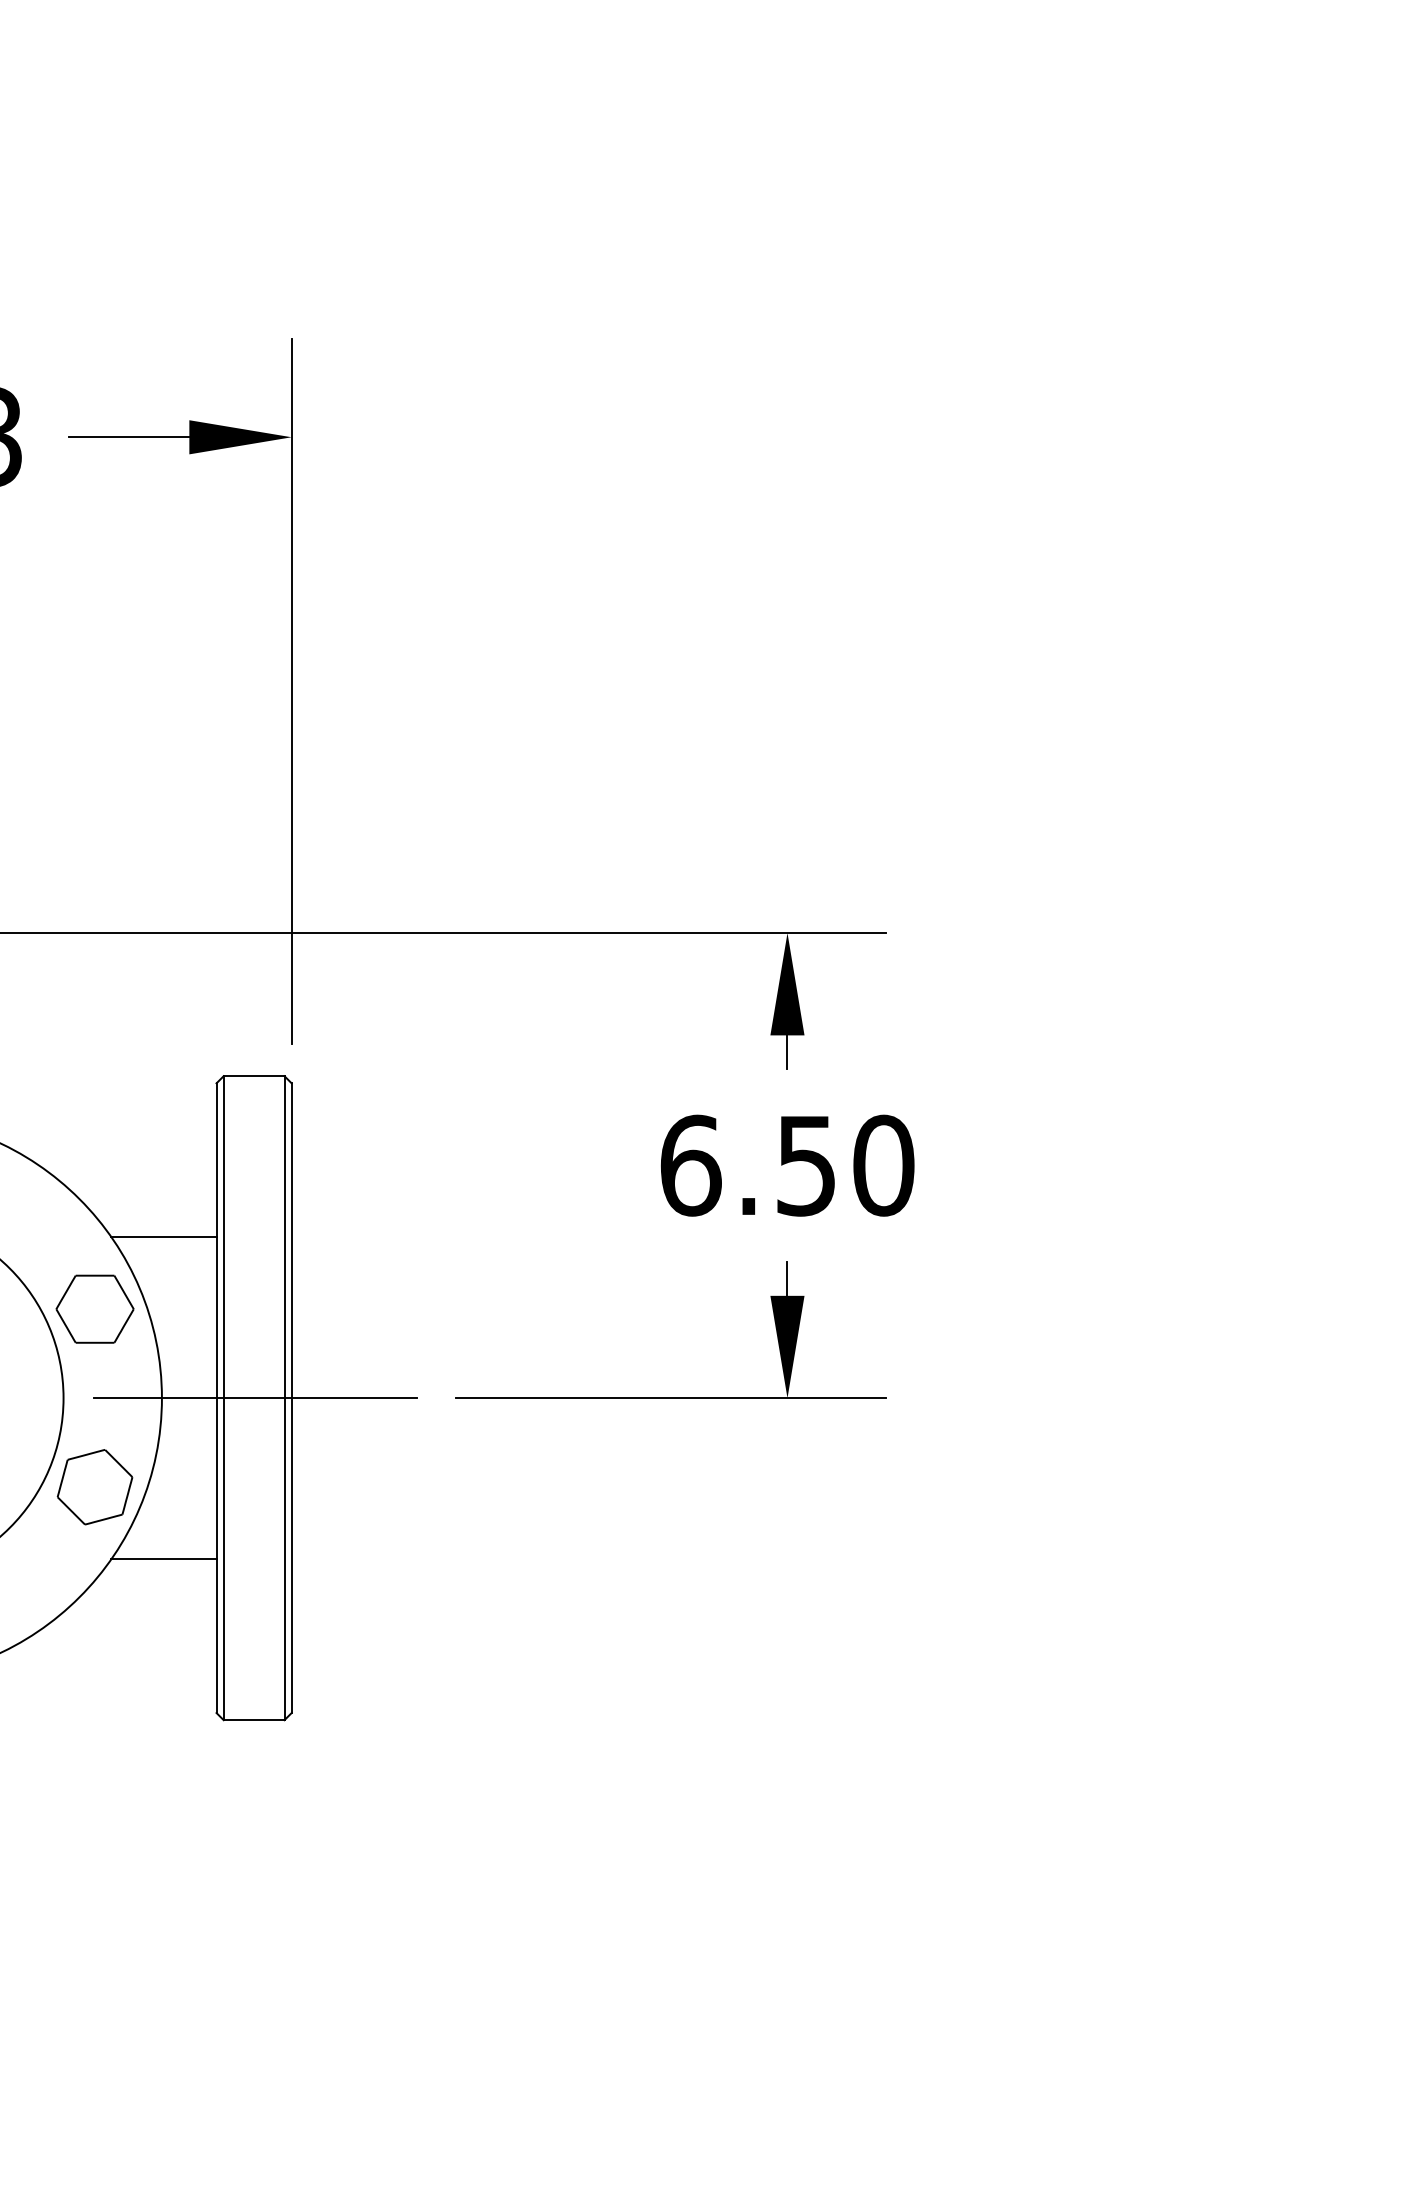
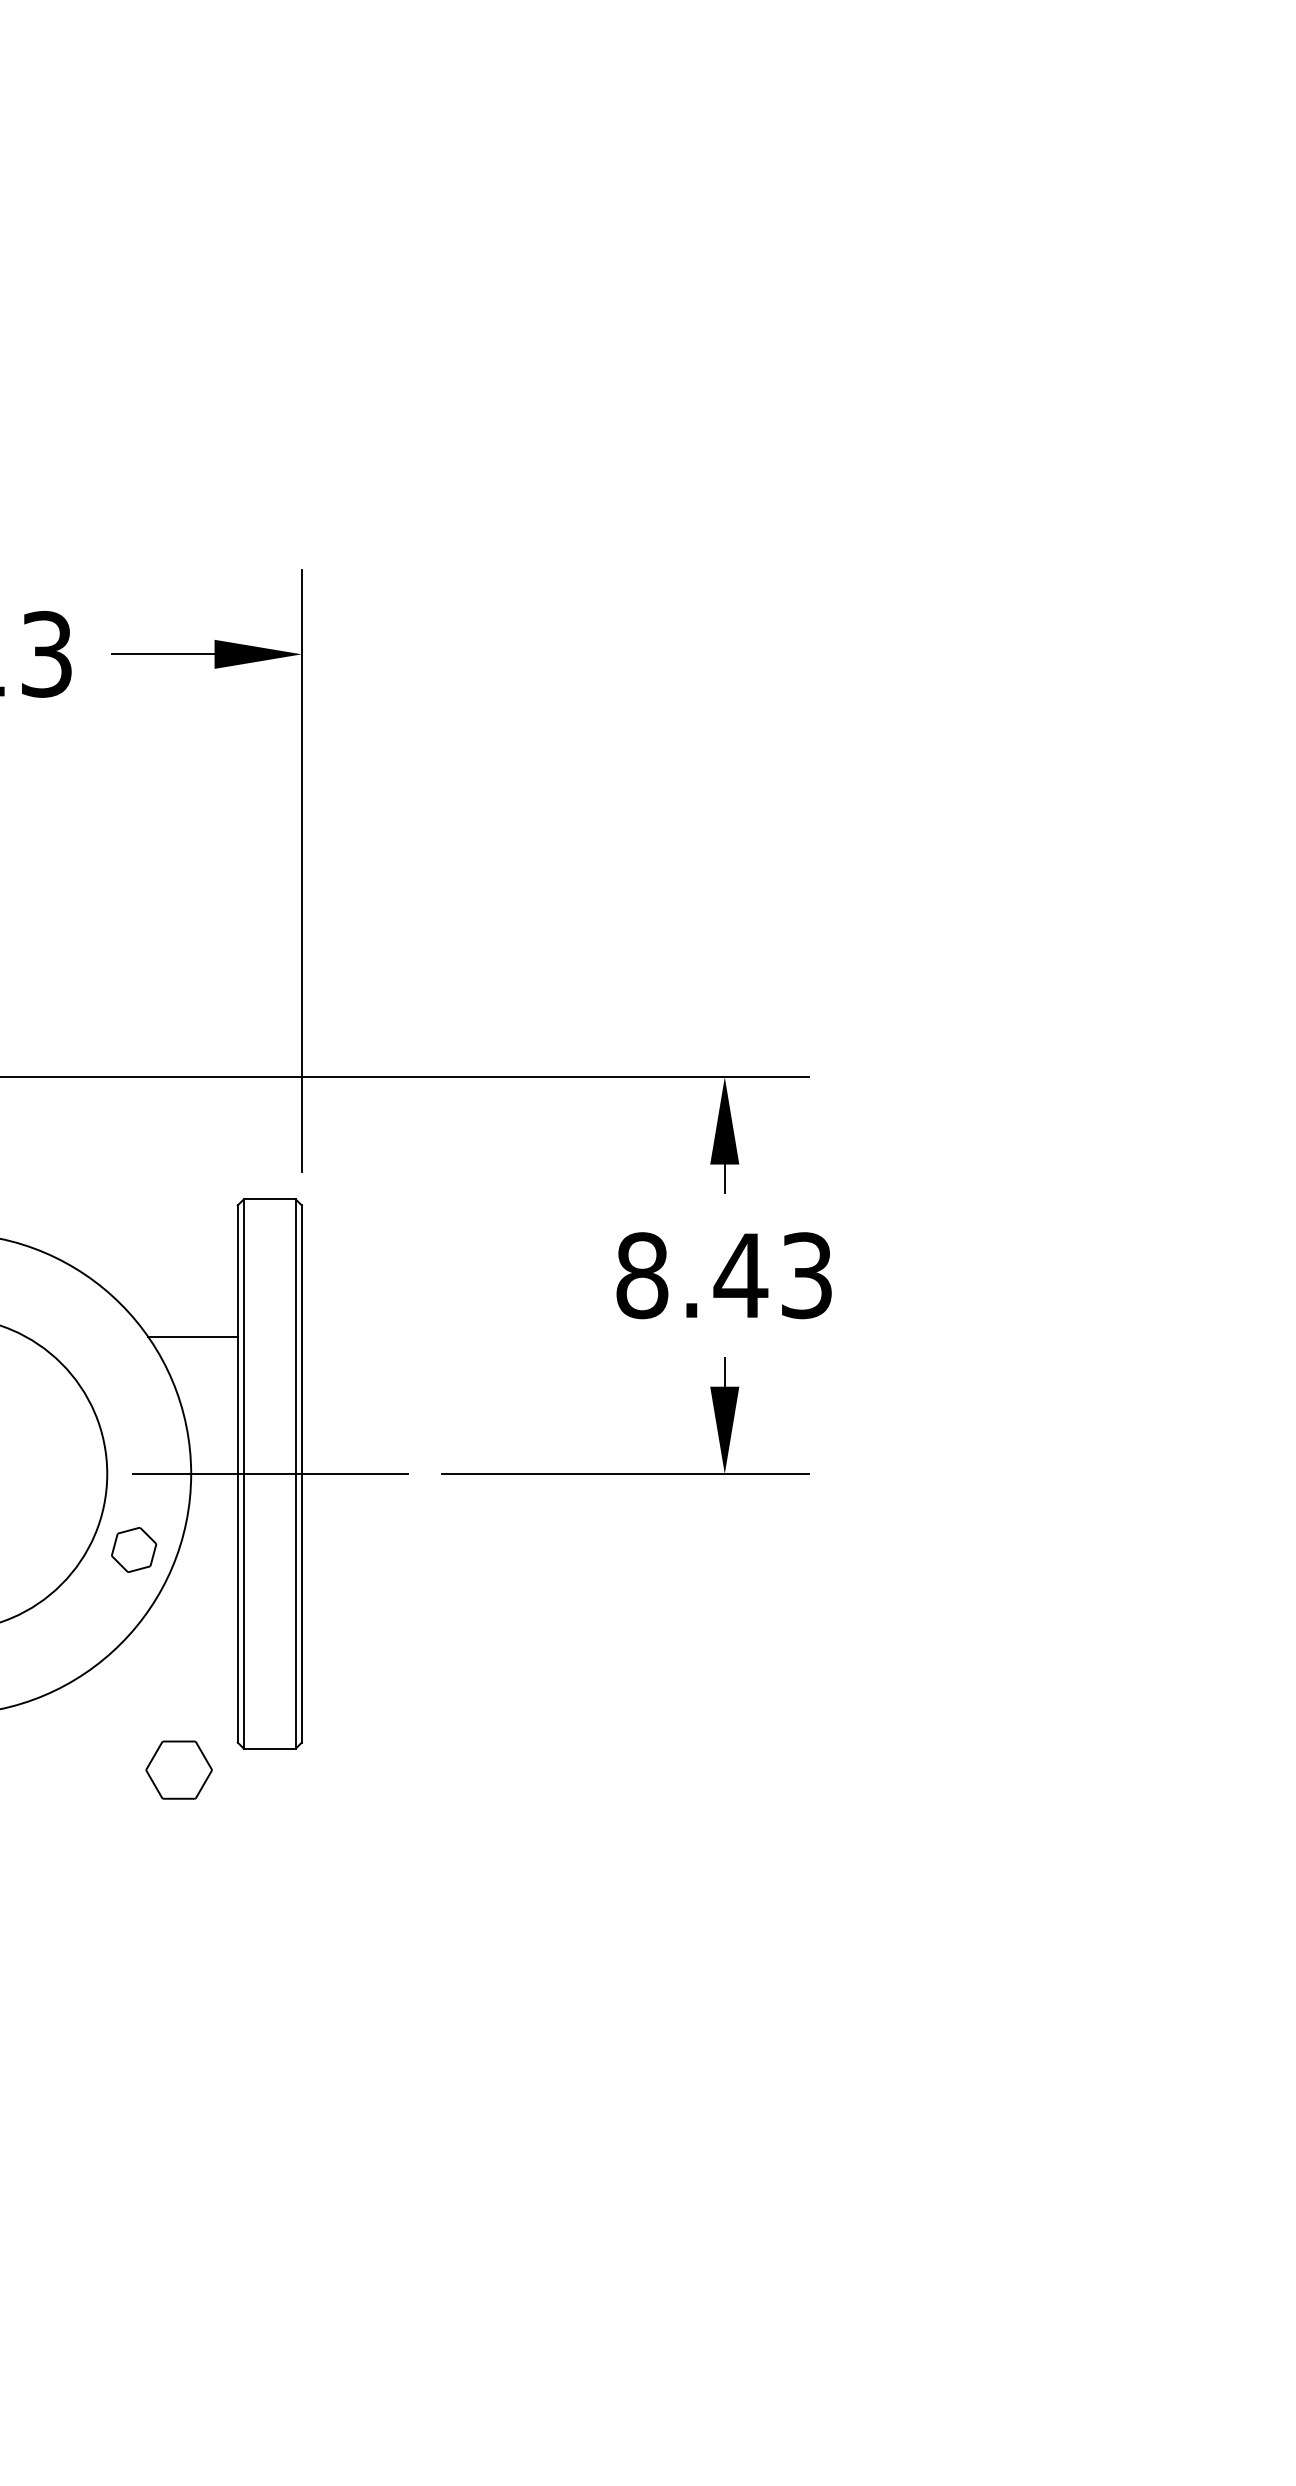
text: (787, 1165) -> (724, 1275), 6.50 -> 8.43
part: (94, 1308) -> (178, 1769), moved
part: (94, 1486) -> (133, 1549), size x0.7
line: (163, 1559) -> (192, 1611), removed

